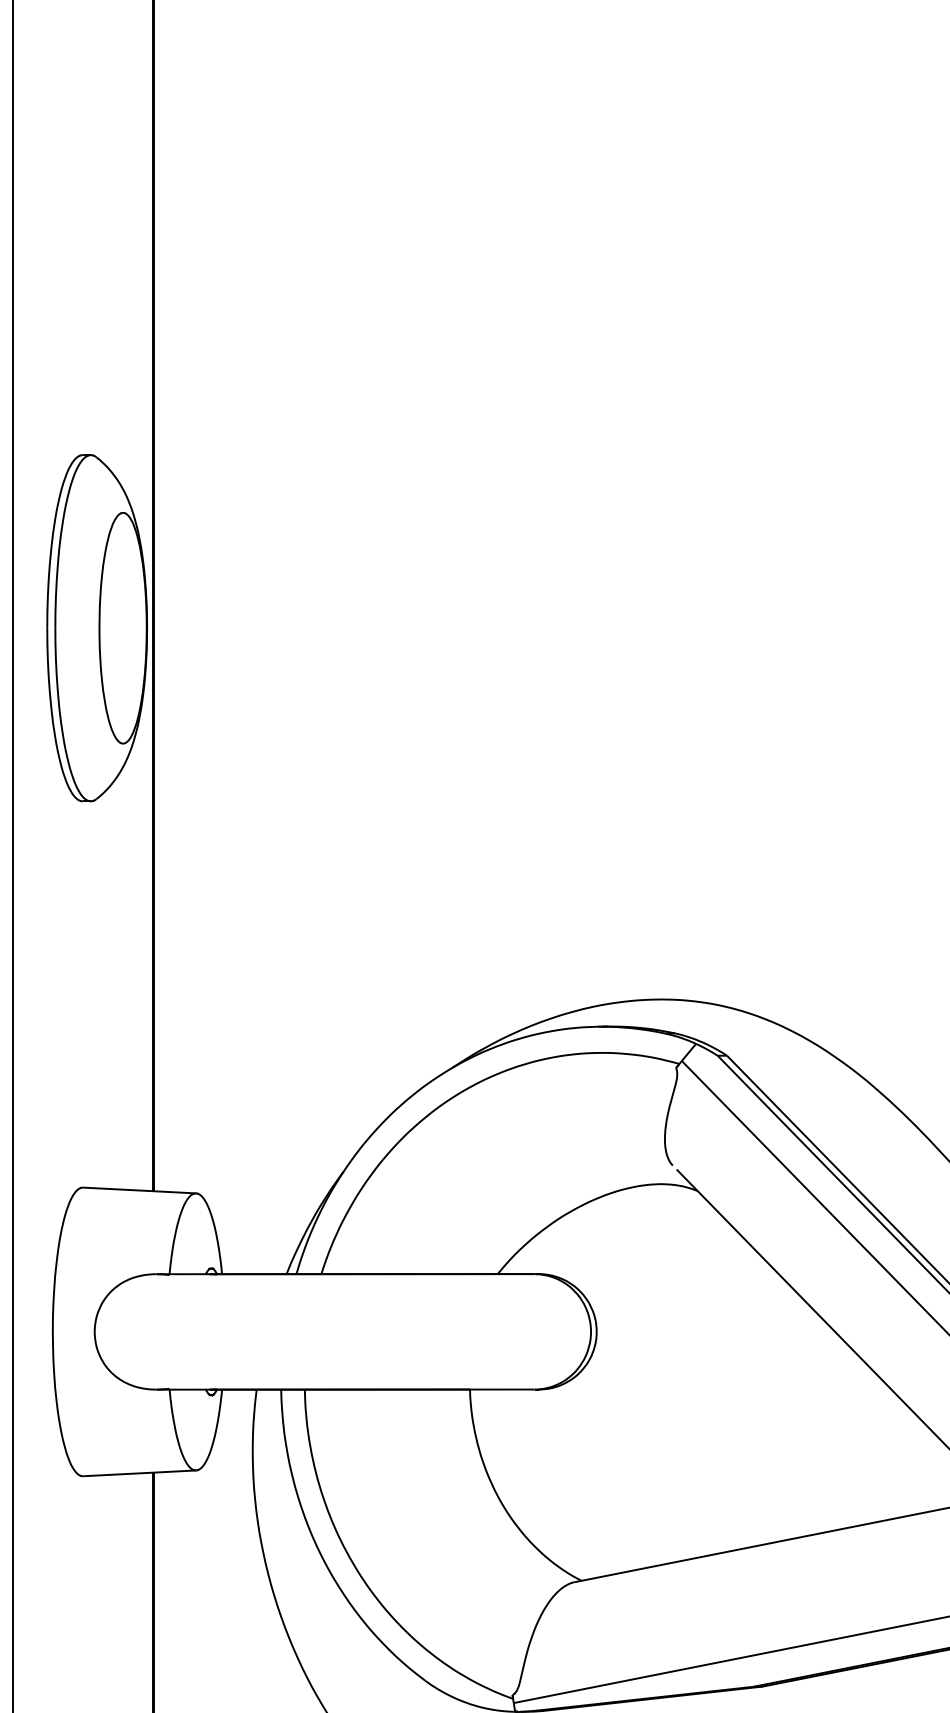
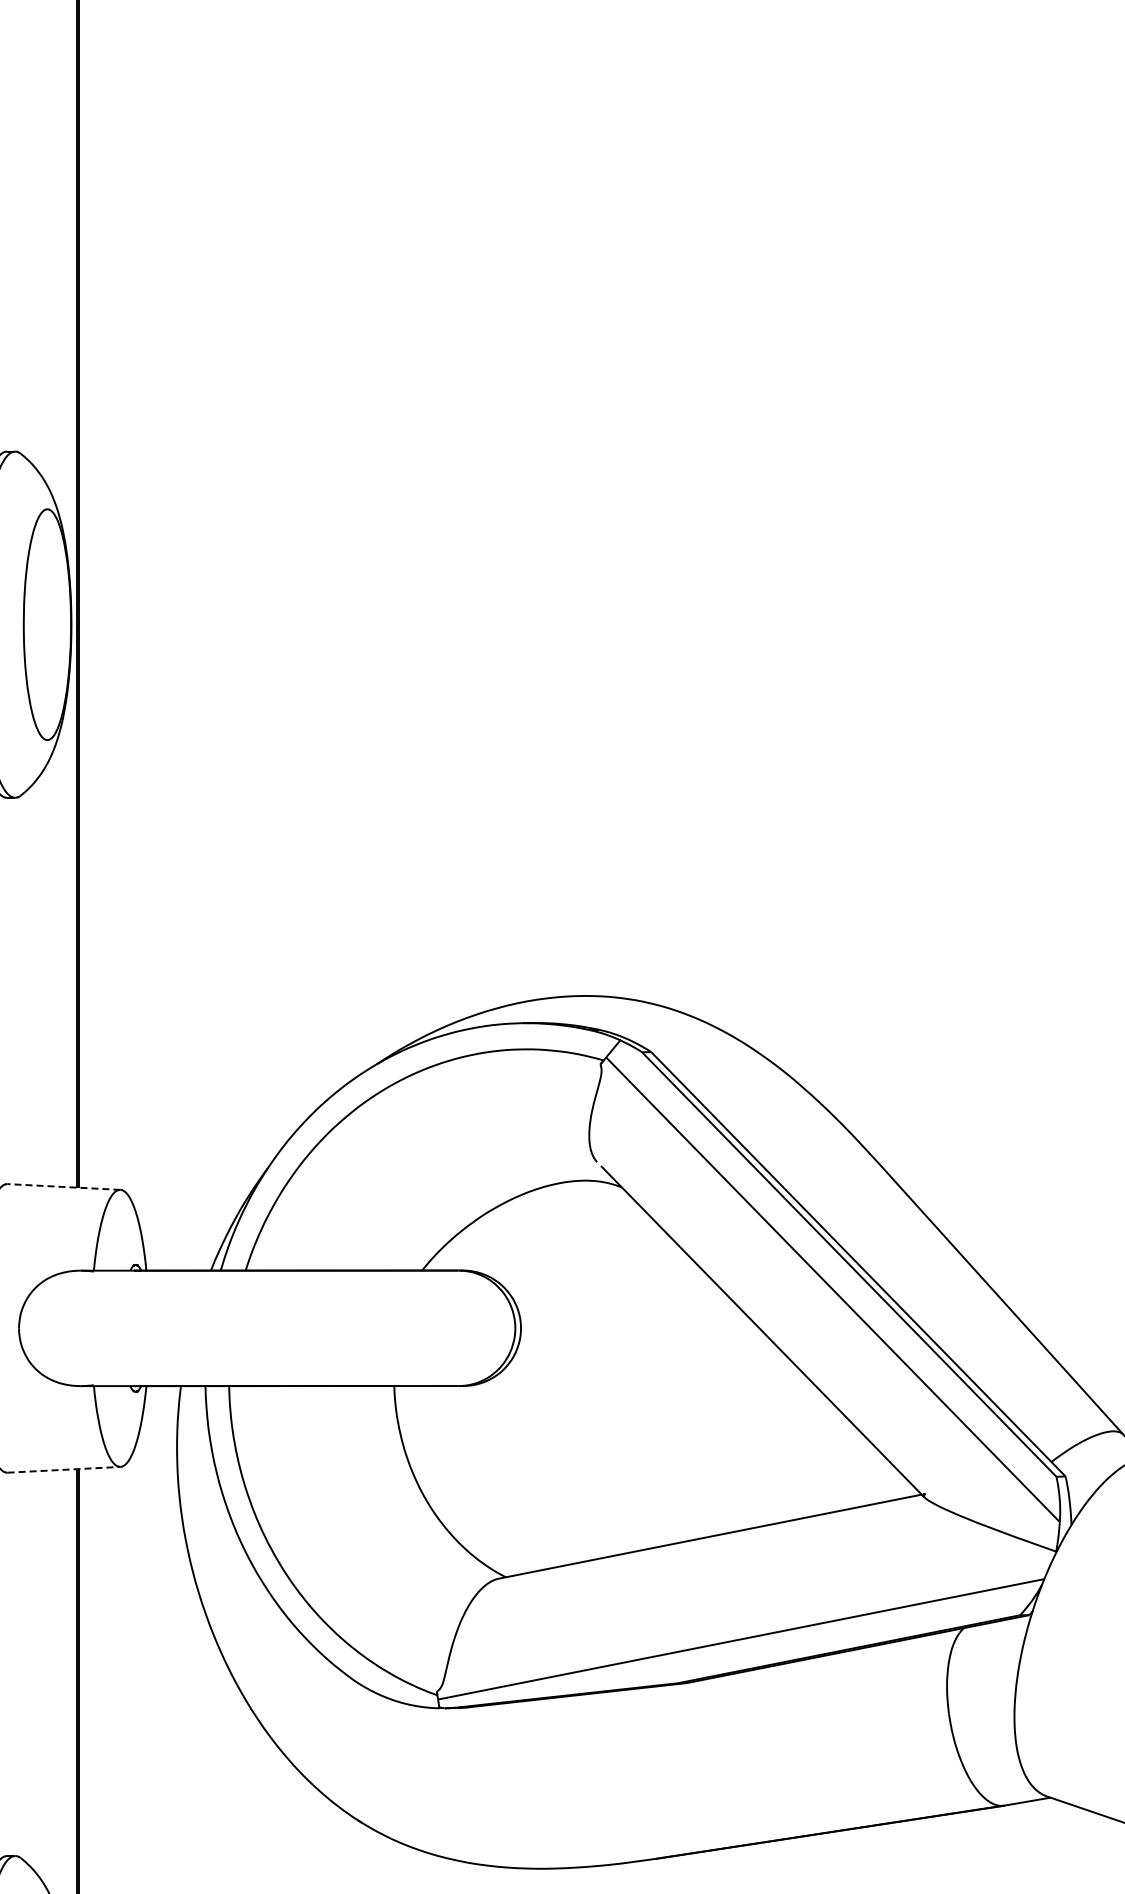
line: (139, 1190) -> (63, 1186), solid -> dashed
line: (140, 1473) -> (64, 1469), solid -> dashed

